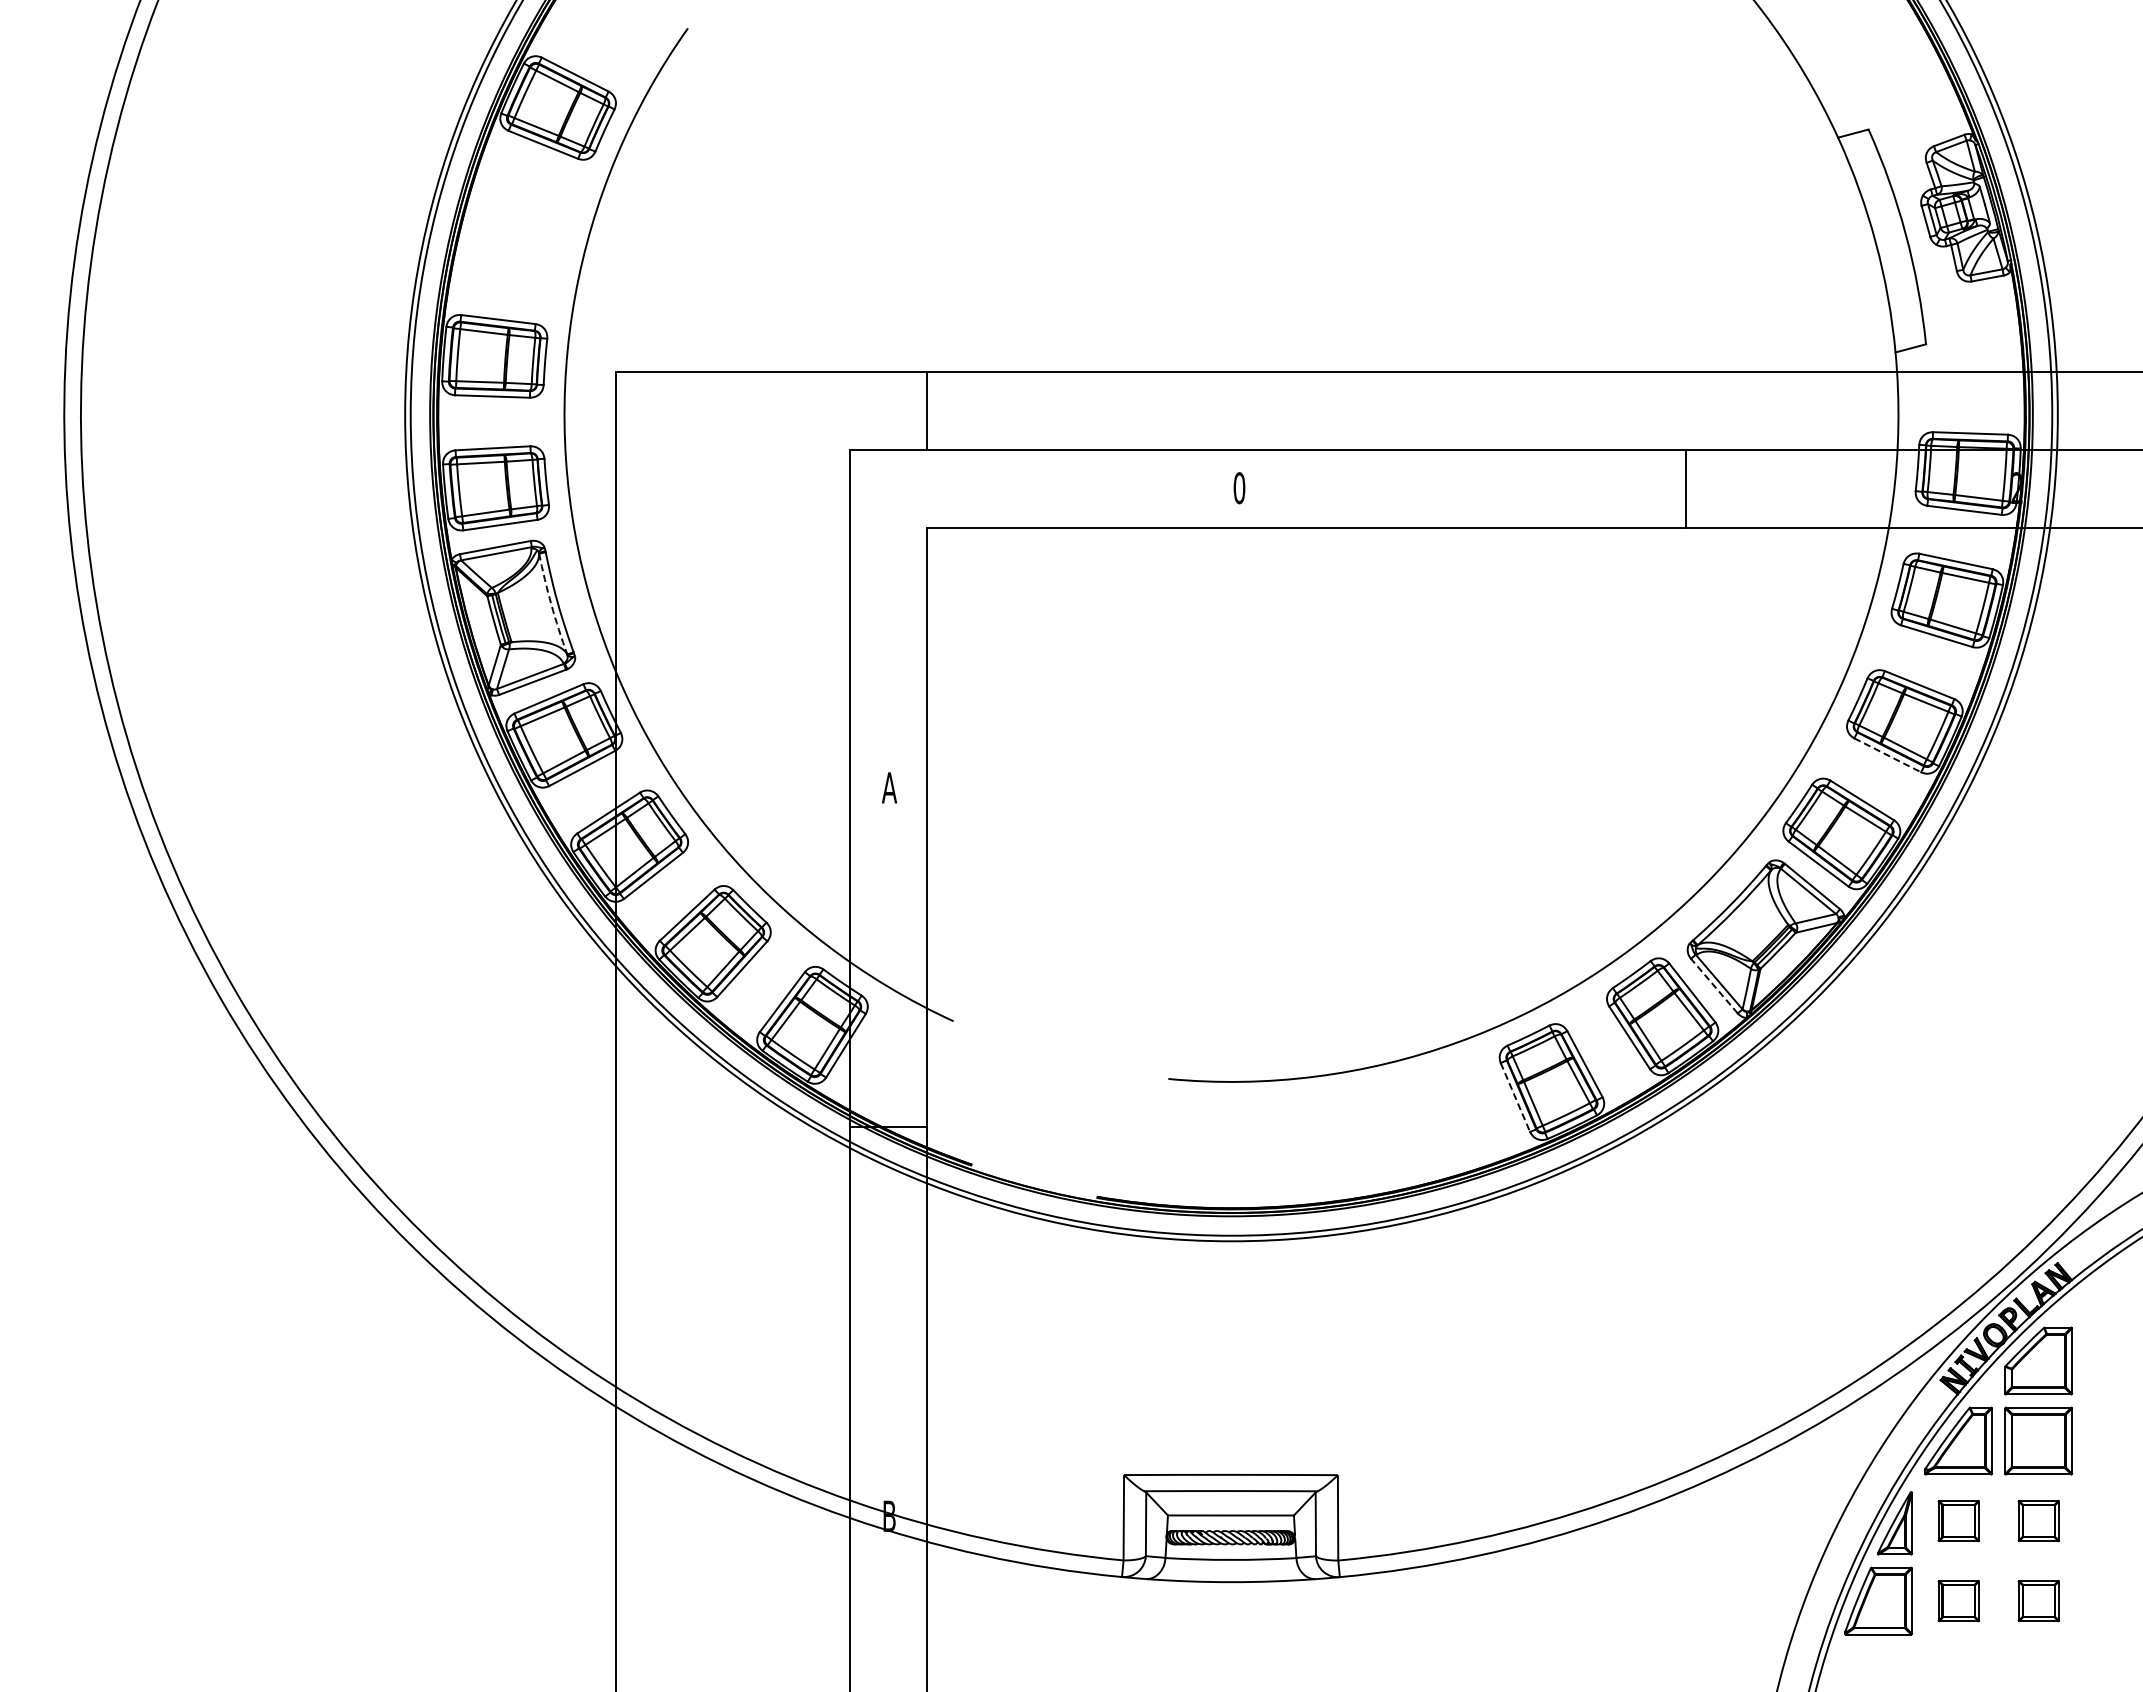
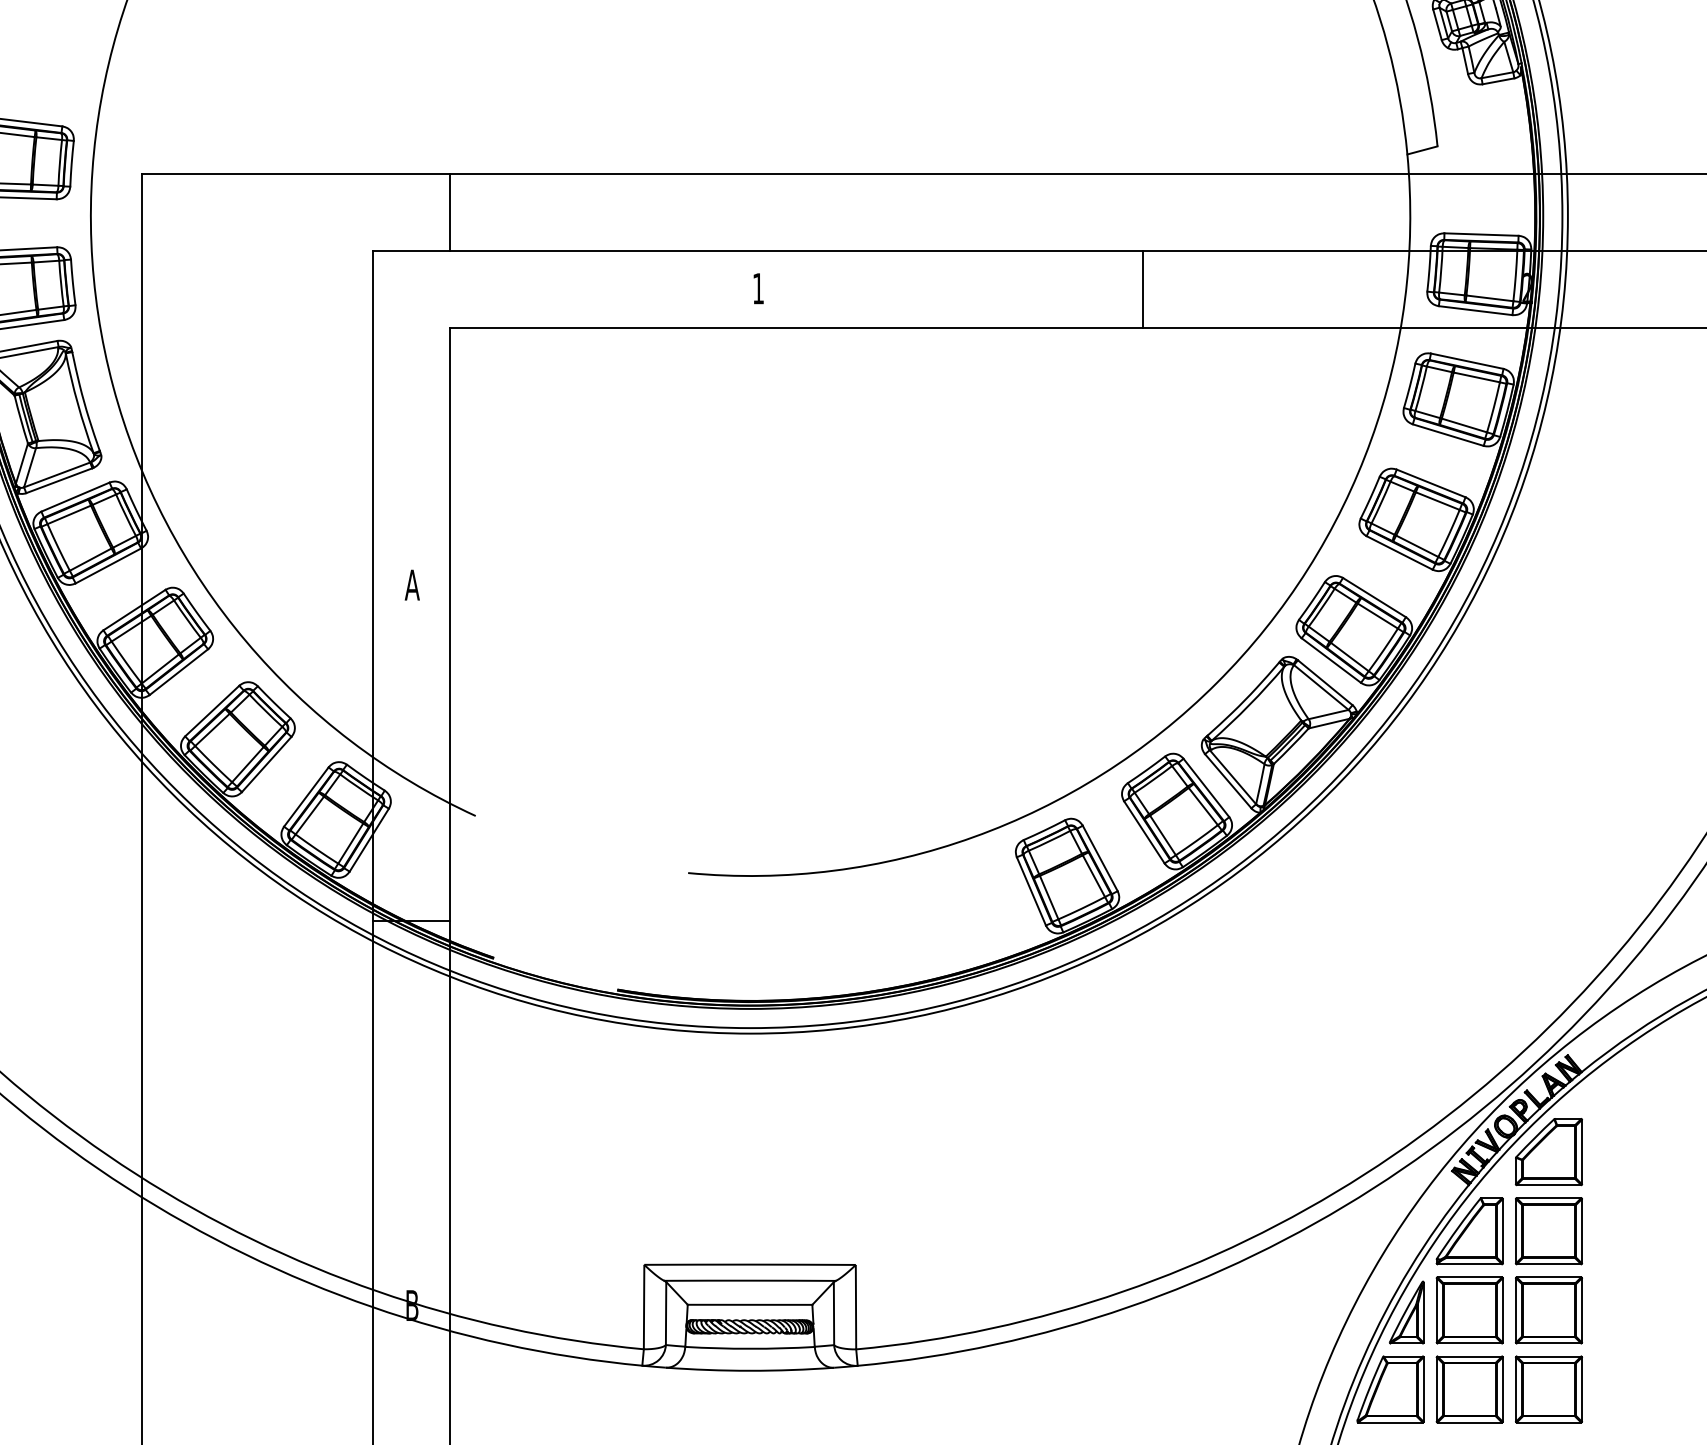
text: (1239, 488) -> (758, 289), 0 -> 1
line: (1685, 488) -> (1142, 289), moved
arc: (551, 604) -> (78, 403), dashed -> solid
line: (1888, 755) -> (1400, 553), dashed -> solid
line: (1714, 985) -> (1228, 780), dashed -> solid
line: (1515, 1097) -> (1031, 891), dashed -> solid
part: (1958, 1520) -> (1469, 1309), size x1.67
part: (2038, 1520) -> (1548, 1309), size x1.67
part: (1958, 1600) -> (1469, 1388), size x1.67
part: (2038, 1600) -> (1548, 1388), size x1.67

